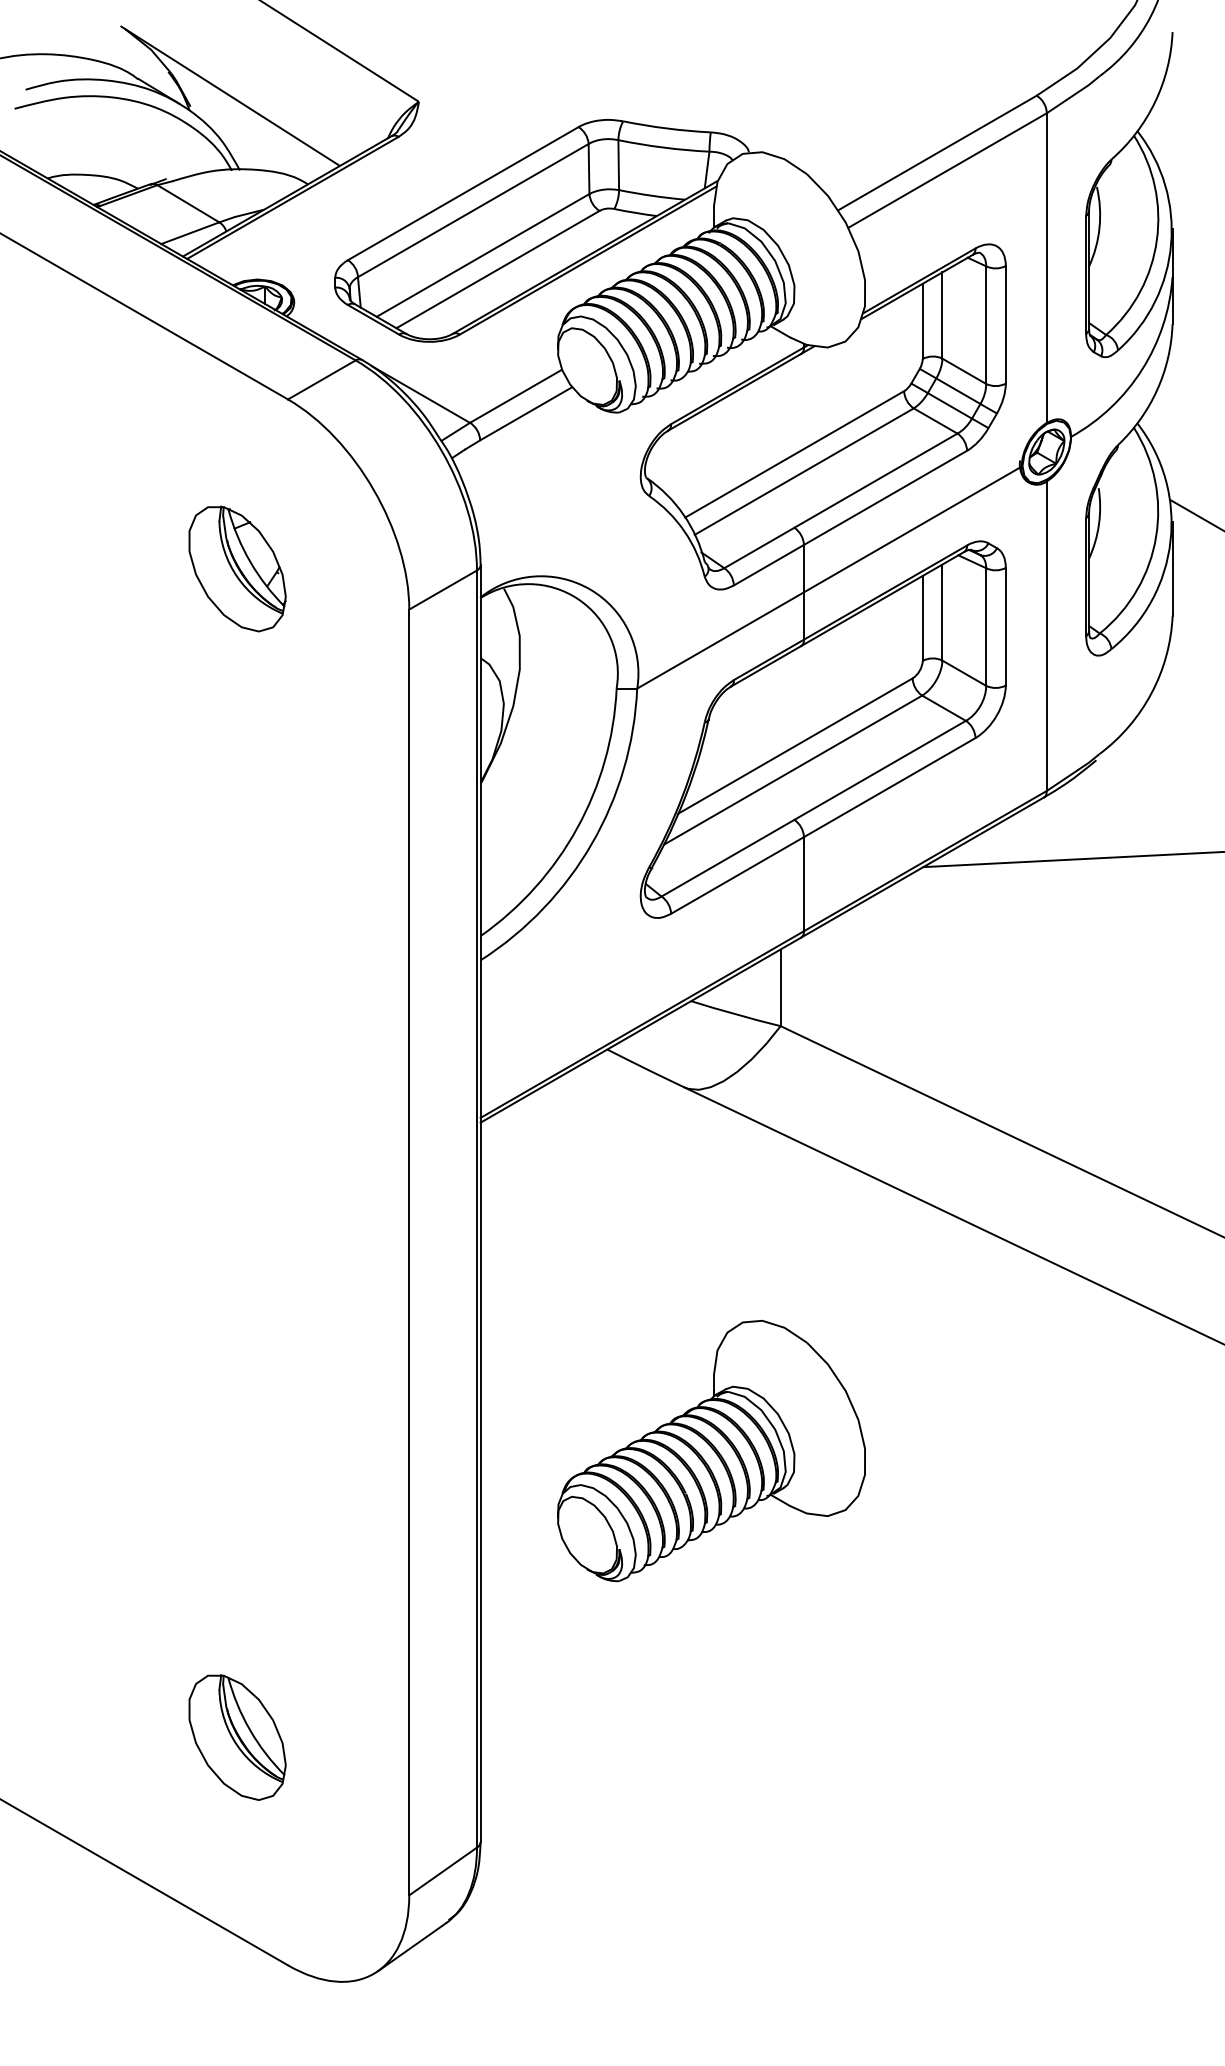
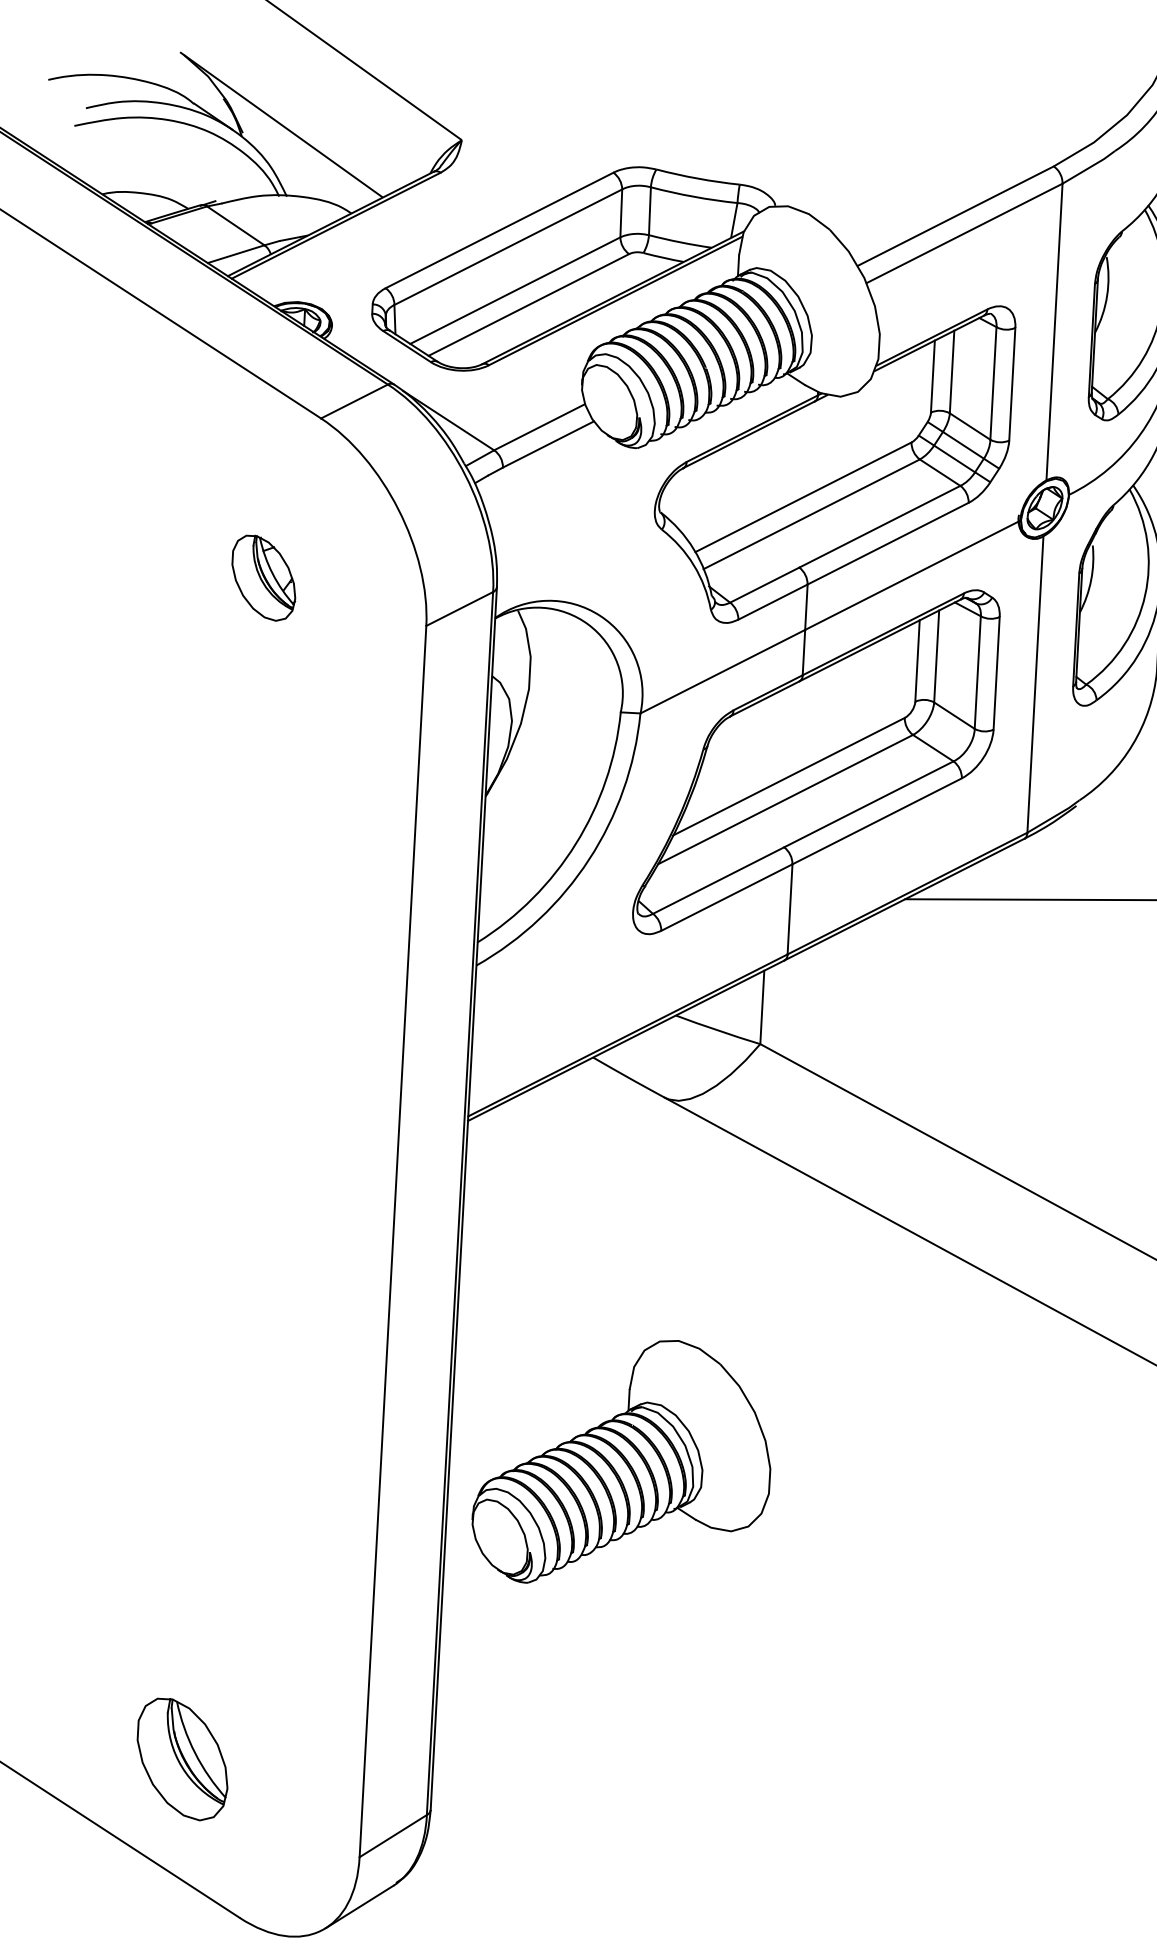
part: (237, 568) -> (263, 577), size x0.7
part: (711, 1450) -> (623, 1462), moved
part: (237, 1737) -> (182, 1759), moved

